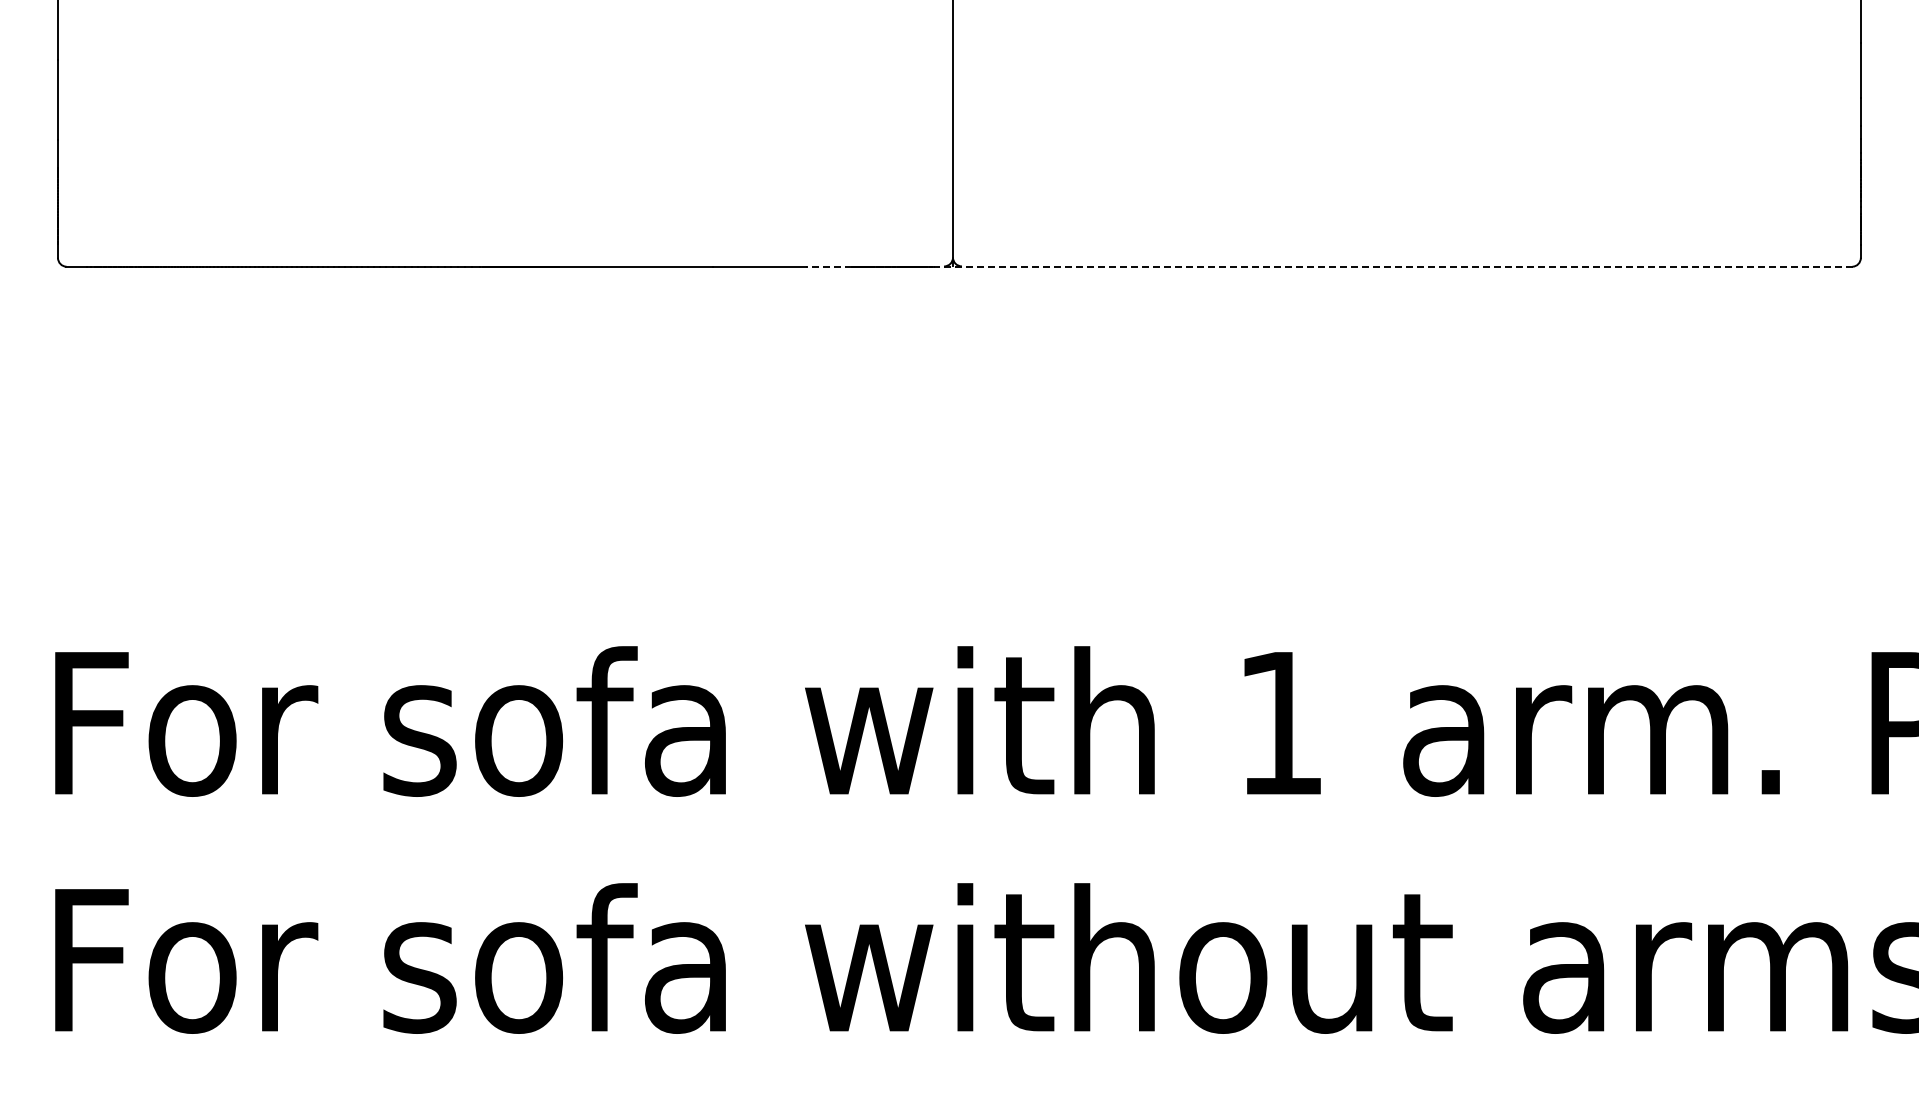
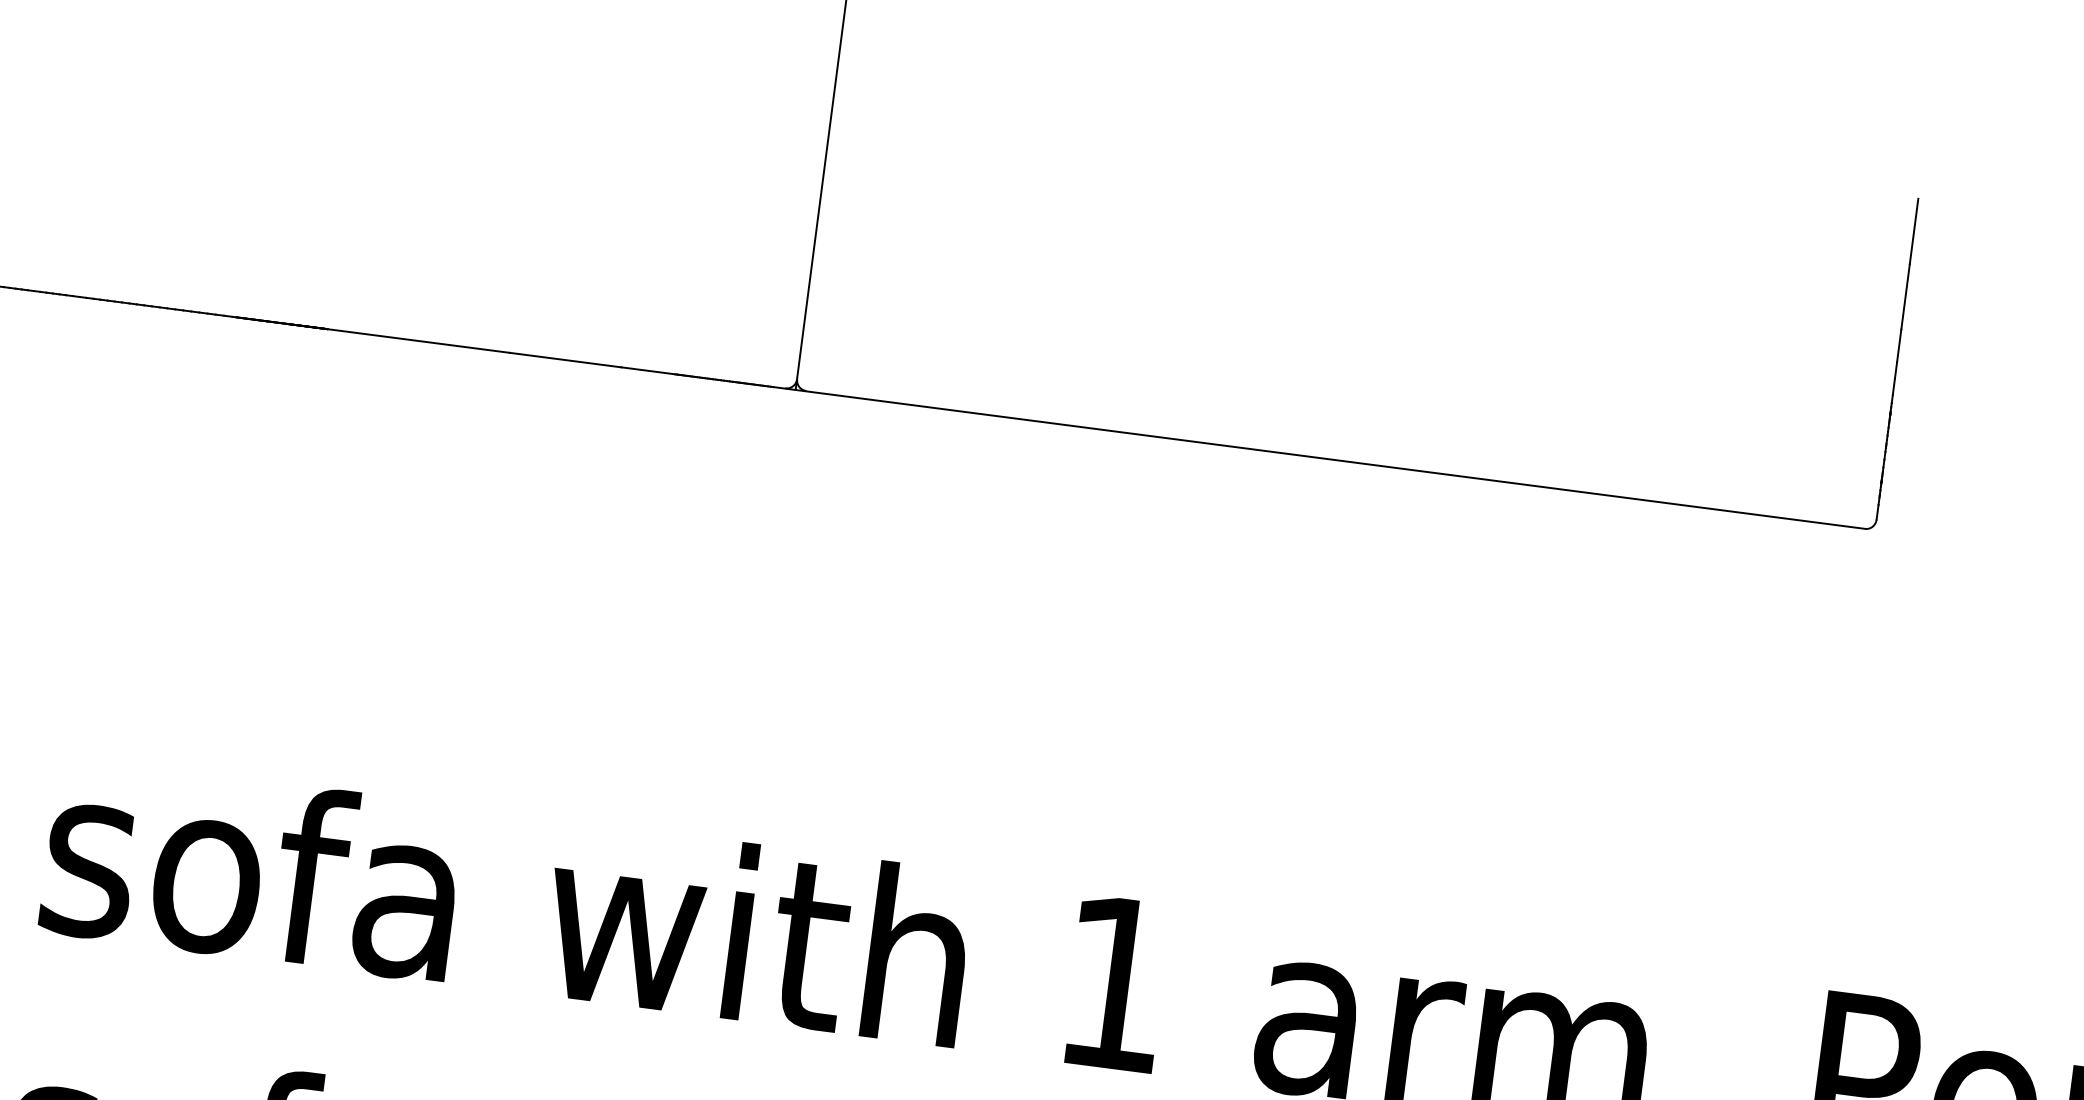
line: (829, 266) -> (648, 370), dashed -> solid
line: (1392, 266) -> (1318, 457), dashed -> solid

